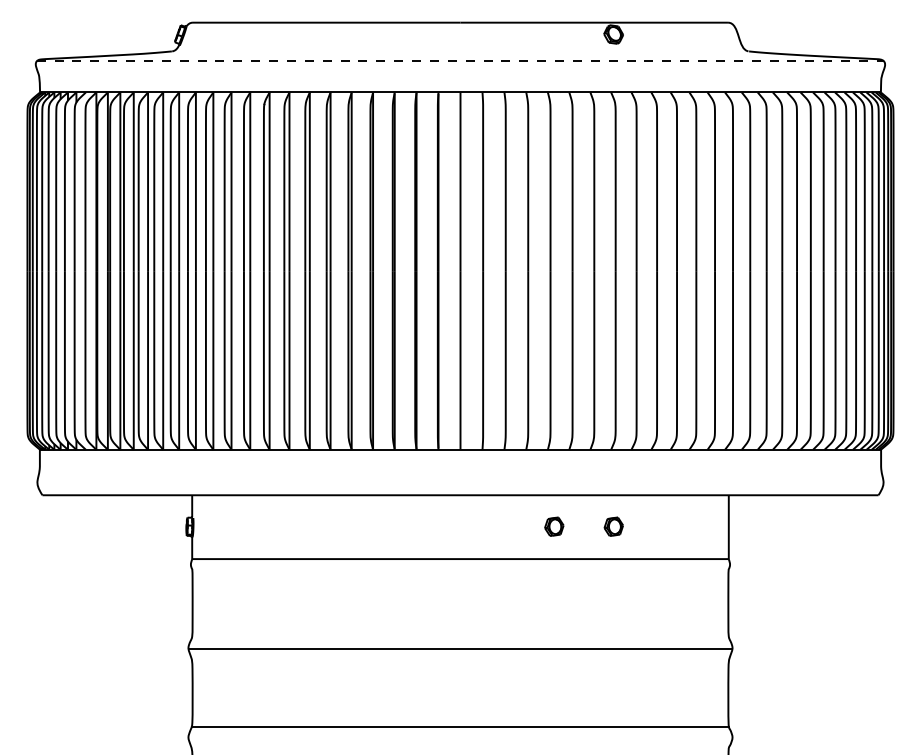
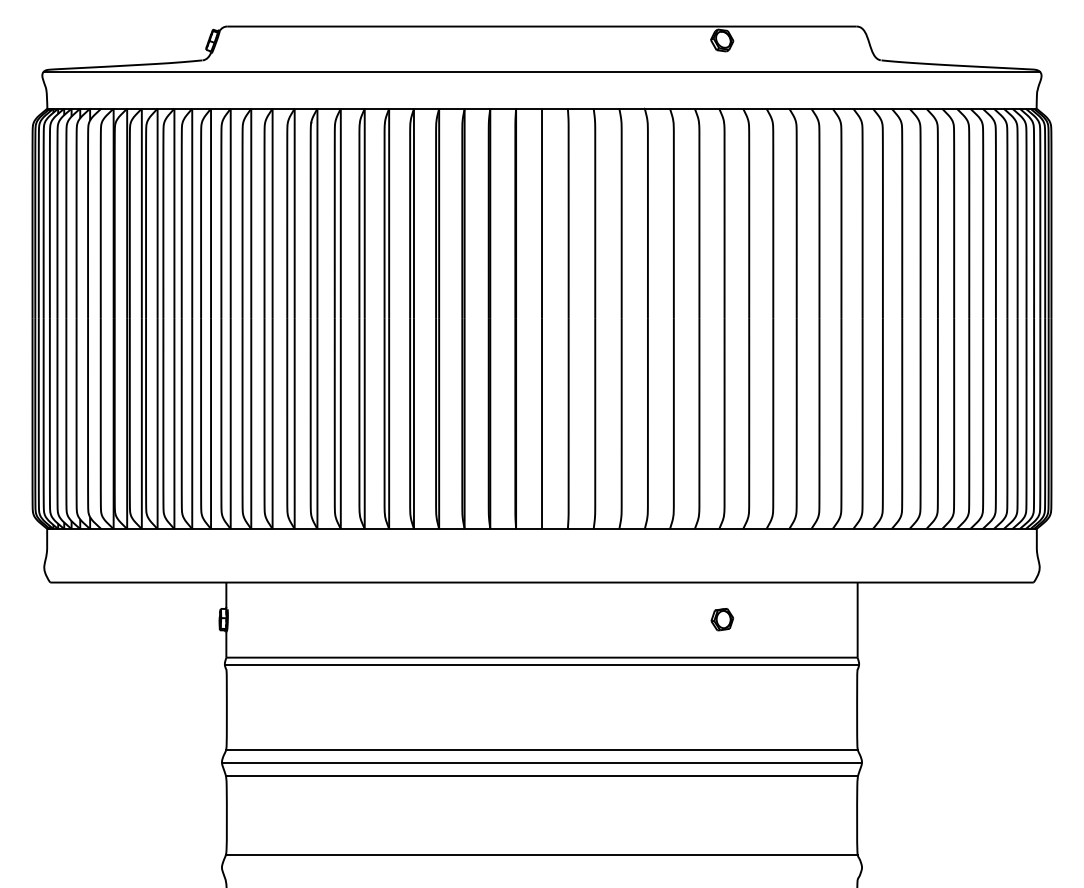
line: (460, 61) -> (541, 72), dashed -> solid
part: (554, 526) -> (652, 619), removed
line: (460, 564) -> (541, 664), added
line: (460, 637) -> (541, 749), added
line: (460, 659) -> (541, 775), added

